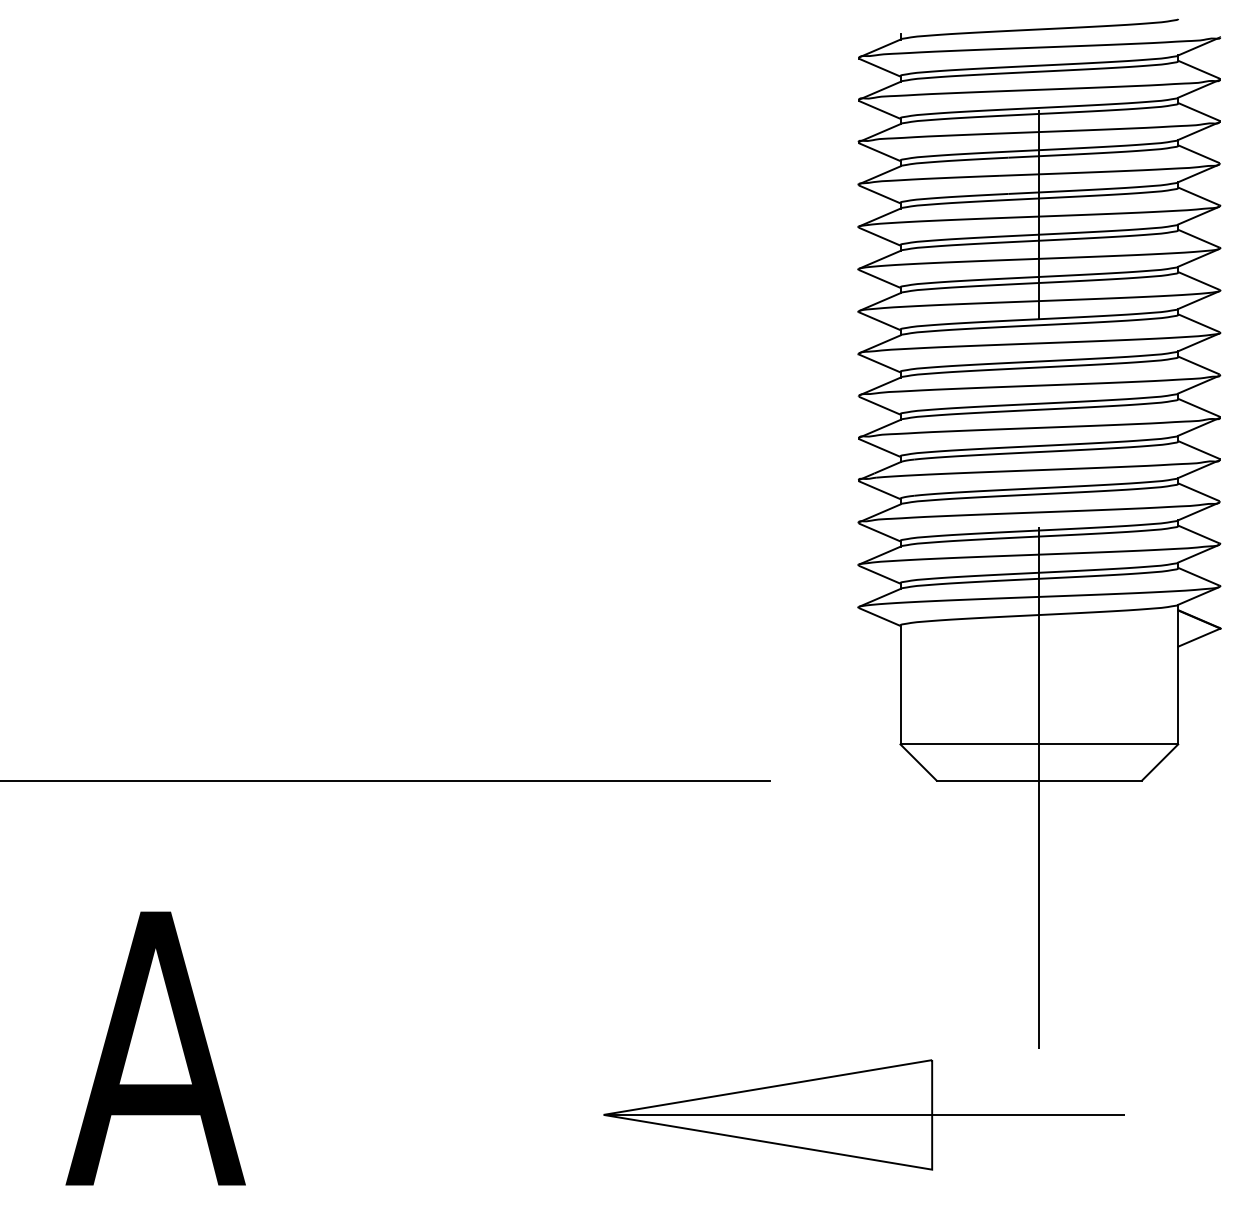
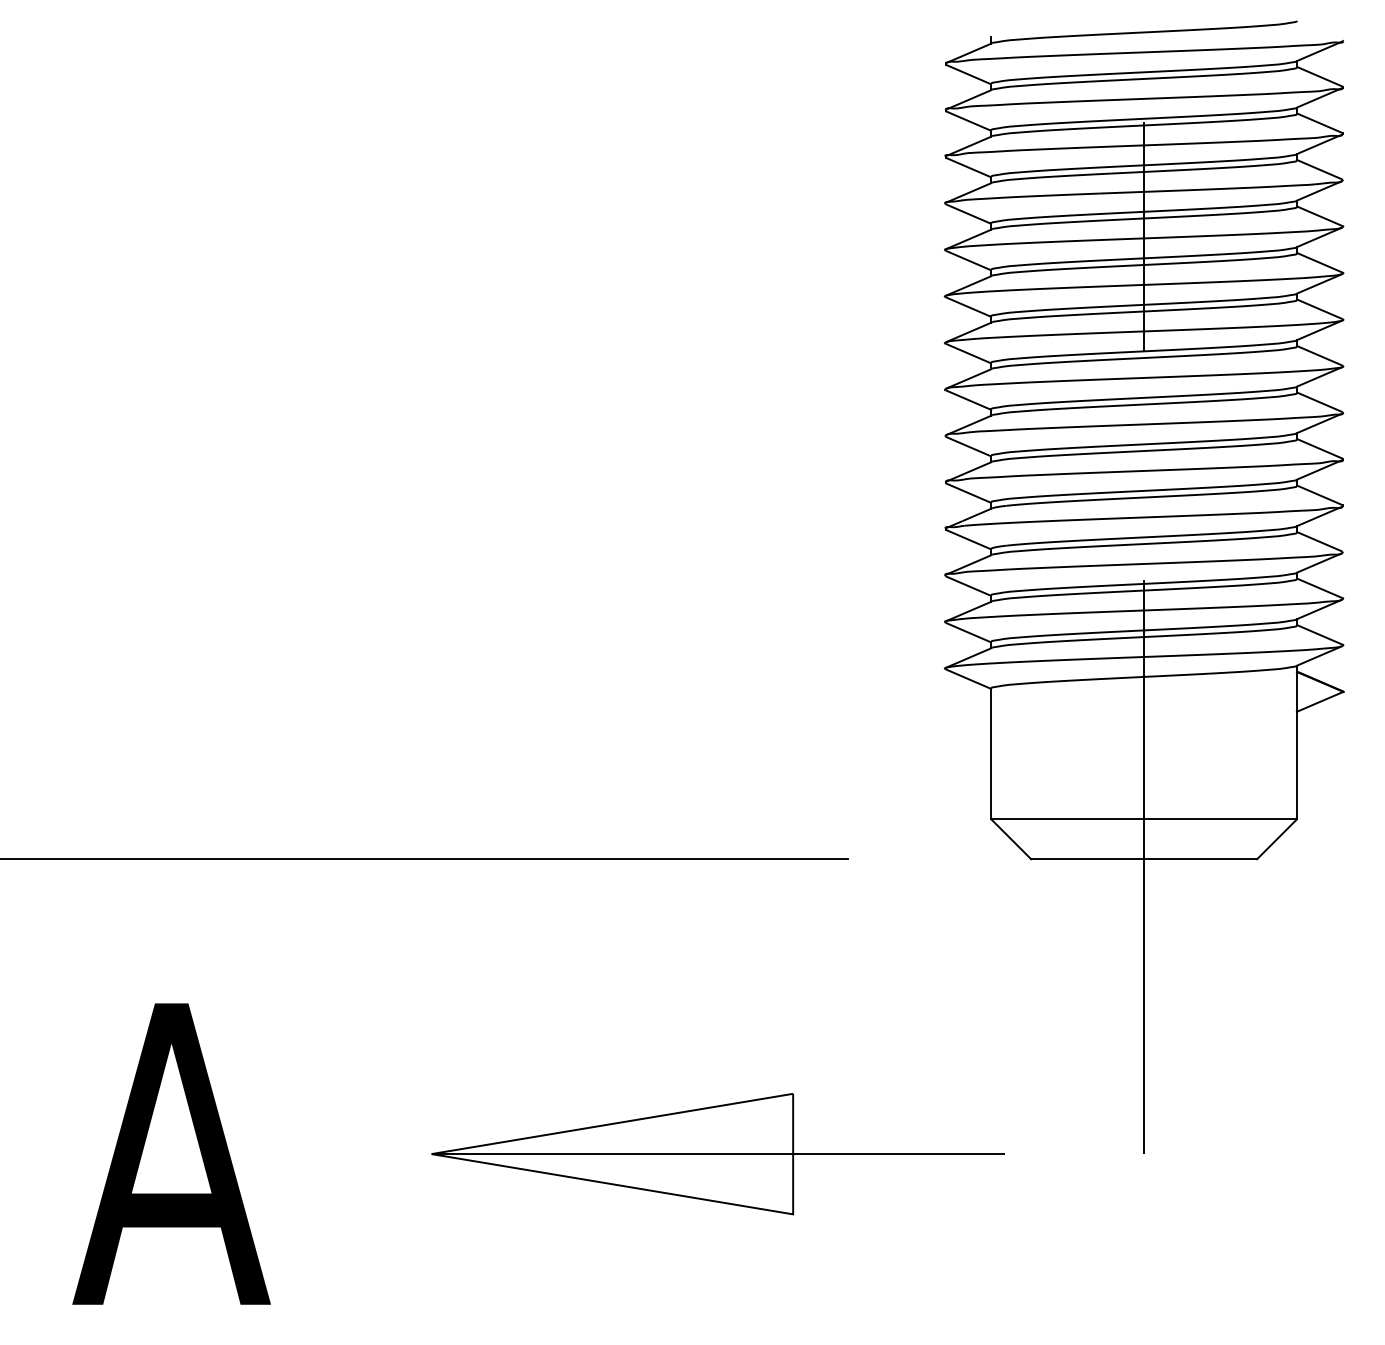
part: (863, 1115) -> (717, 1154), moved

